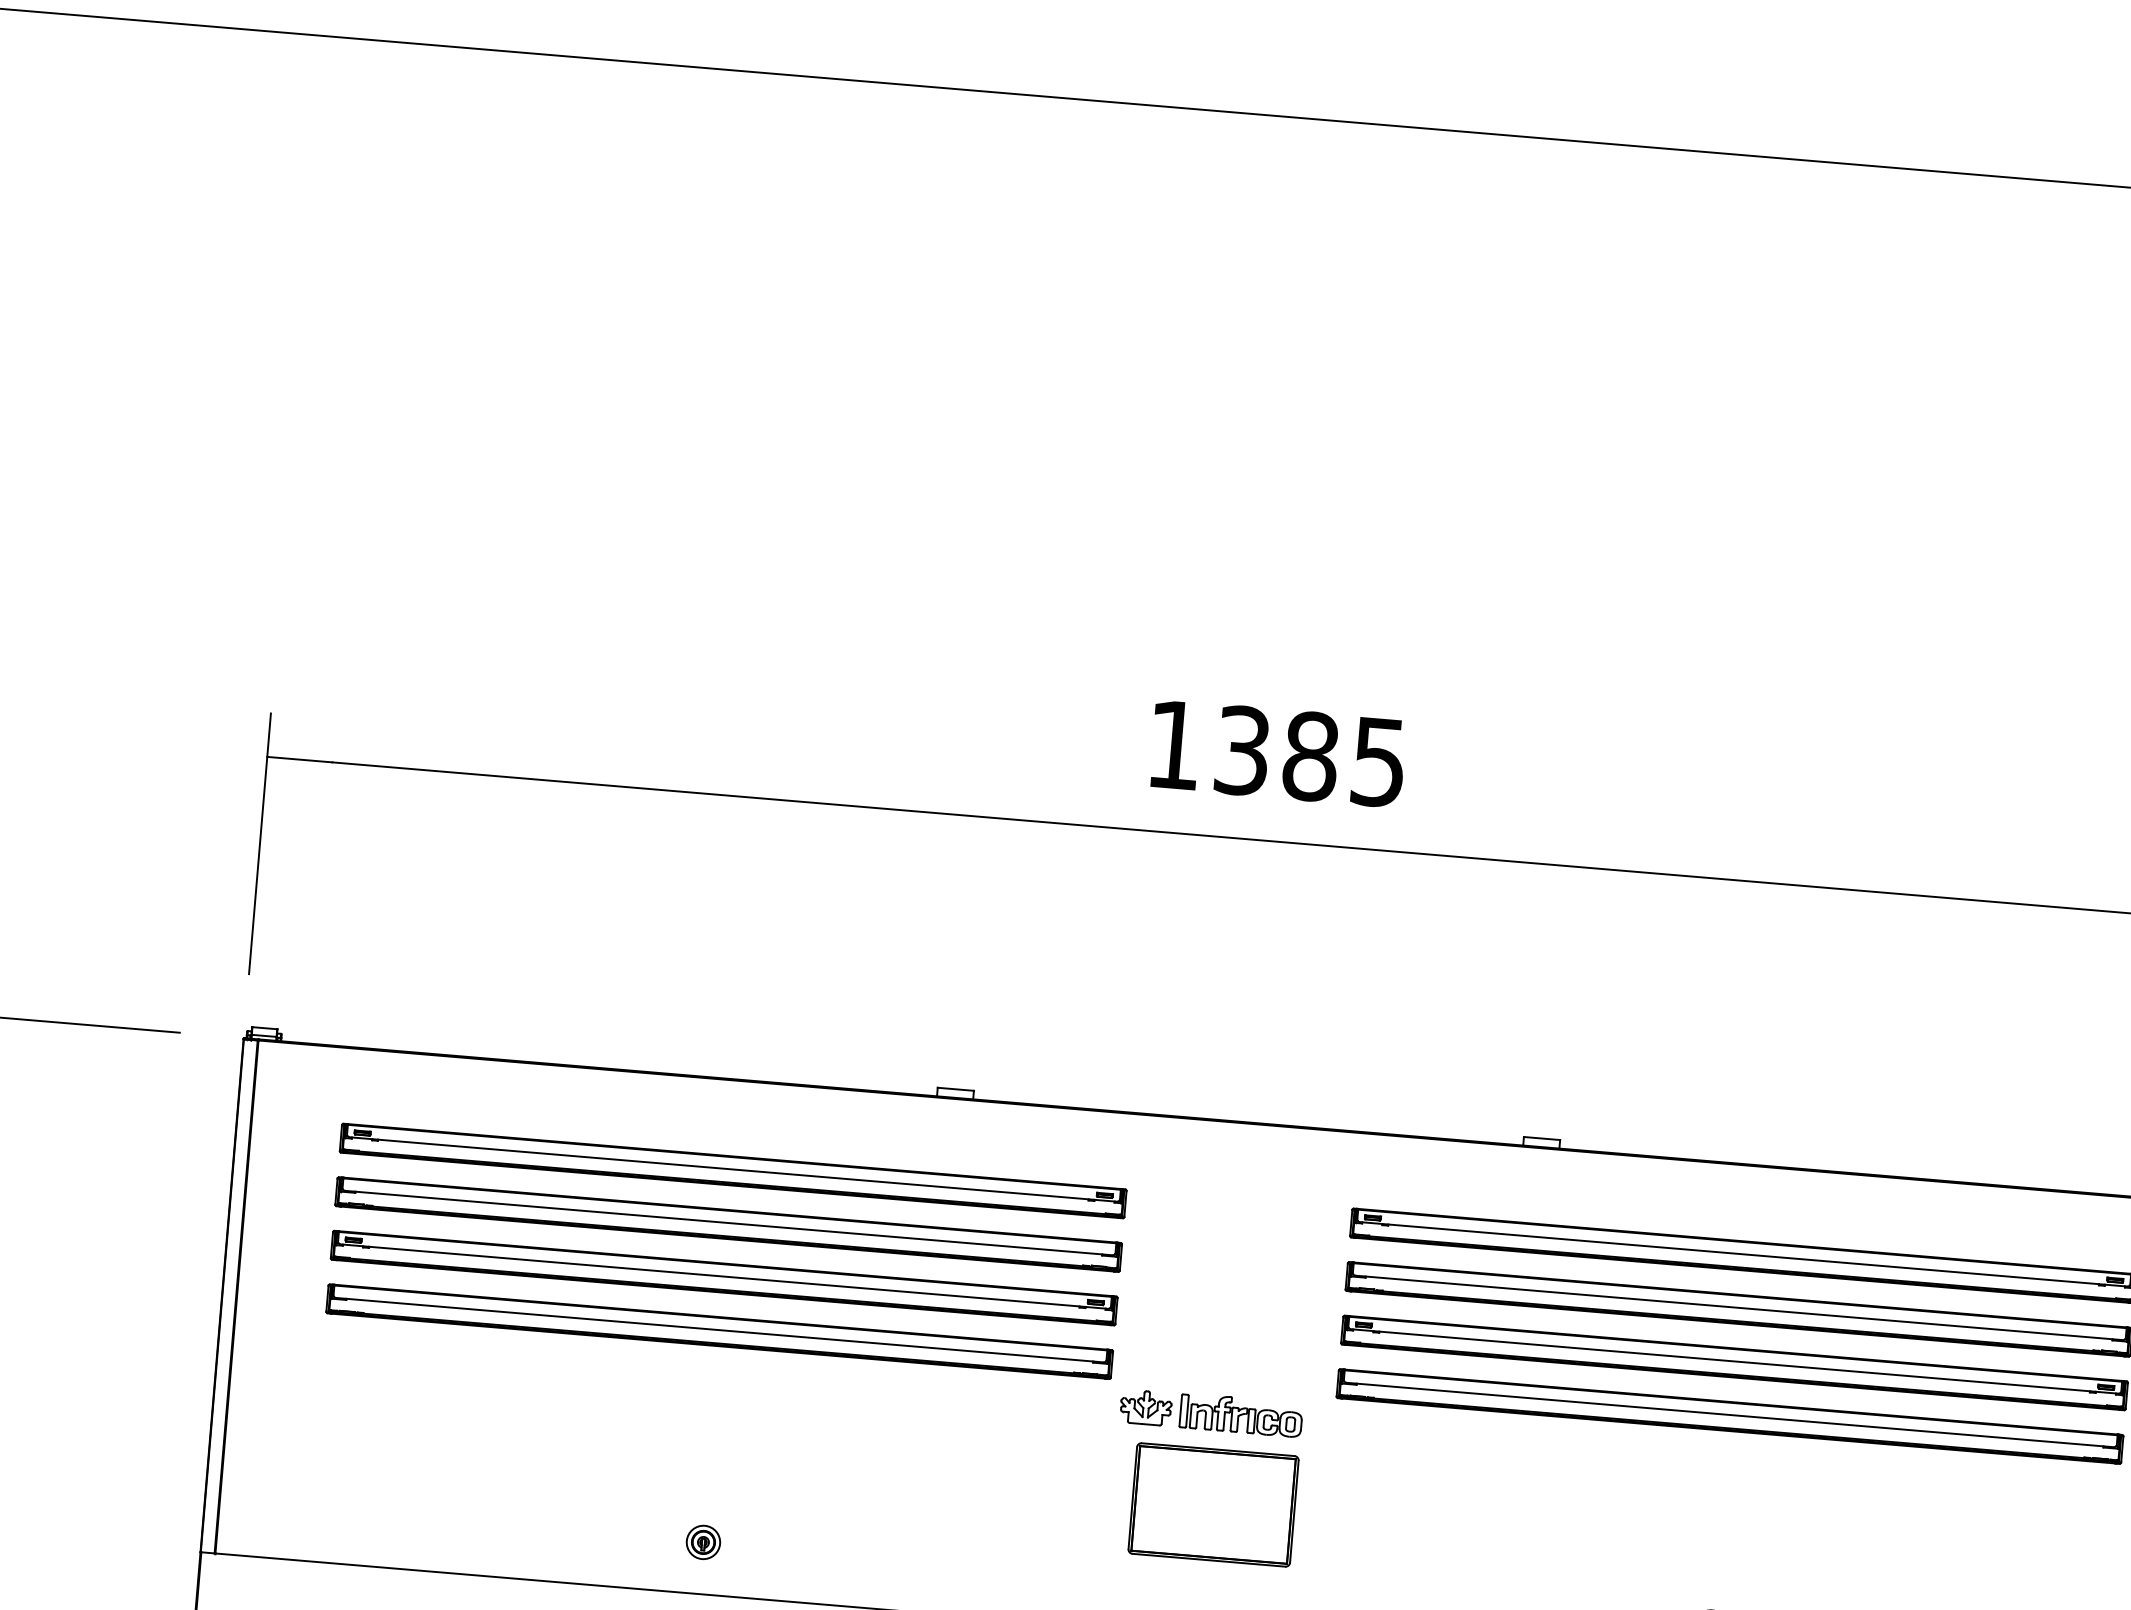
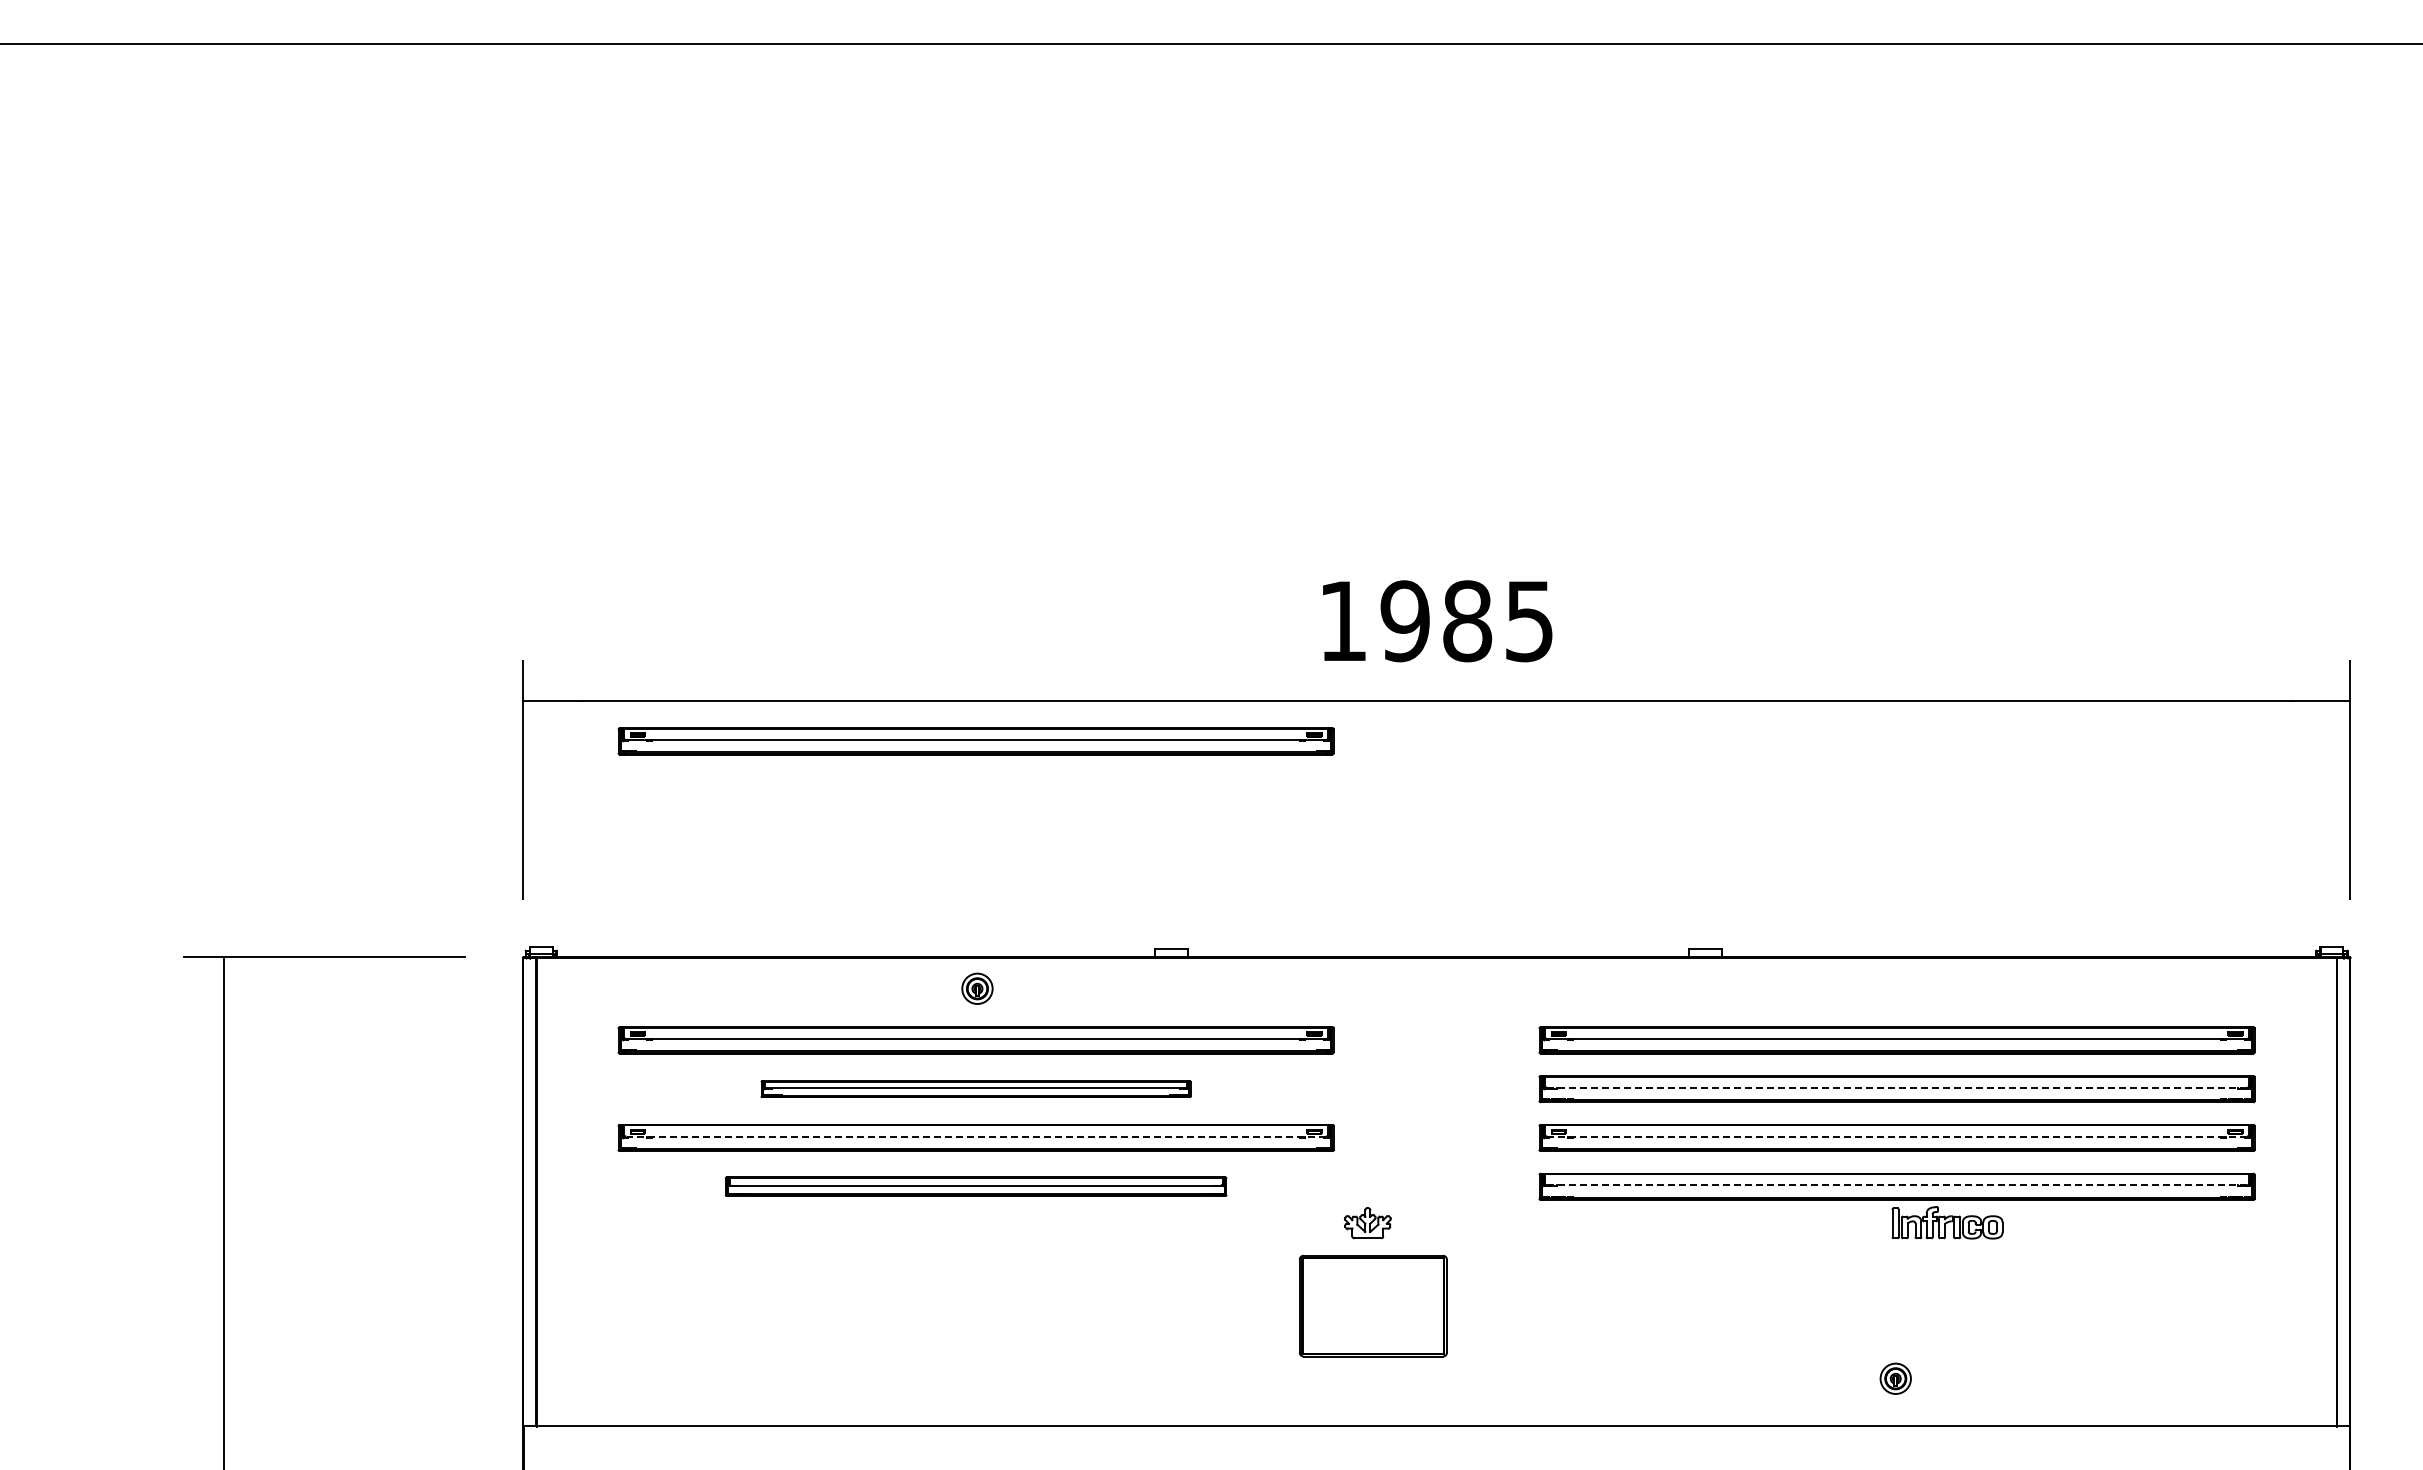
text: (1241, 750) -> (1404, 621), 1385 -> 1985
part: (760, 843) -> (975, 741), added
part: (727, 1224) -> (975, 1089), size x0.6
line: (724, 1276) -> (976, 1136), solid -> dashed
line: (1739, 1307) -> (1897, 1087), solid -> dashed
part: (719, 1331) -> (975, 1186), size x0.7
line: (1735, 1361) -> (1897, 1136), solid -> dashed
part: (1241, 1414) -> (1947, 1222), moved
line: (1730, 1415) -> (1897, 1185), solid -> dashed
part: (1212, 1504) -> (1372, 1305), moved
part: (703, 1542) -> (977, 988), moved

